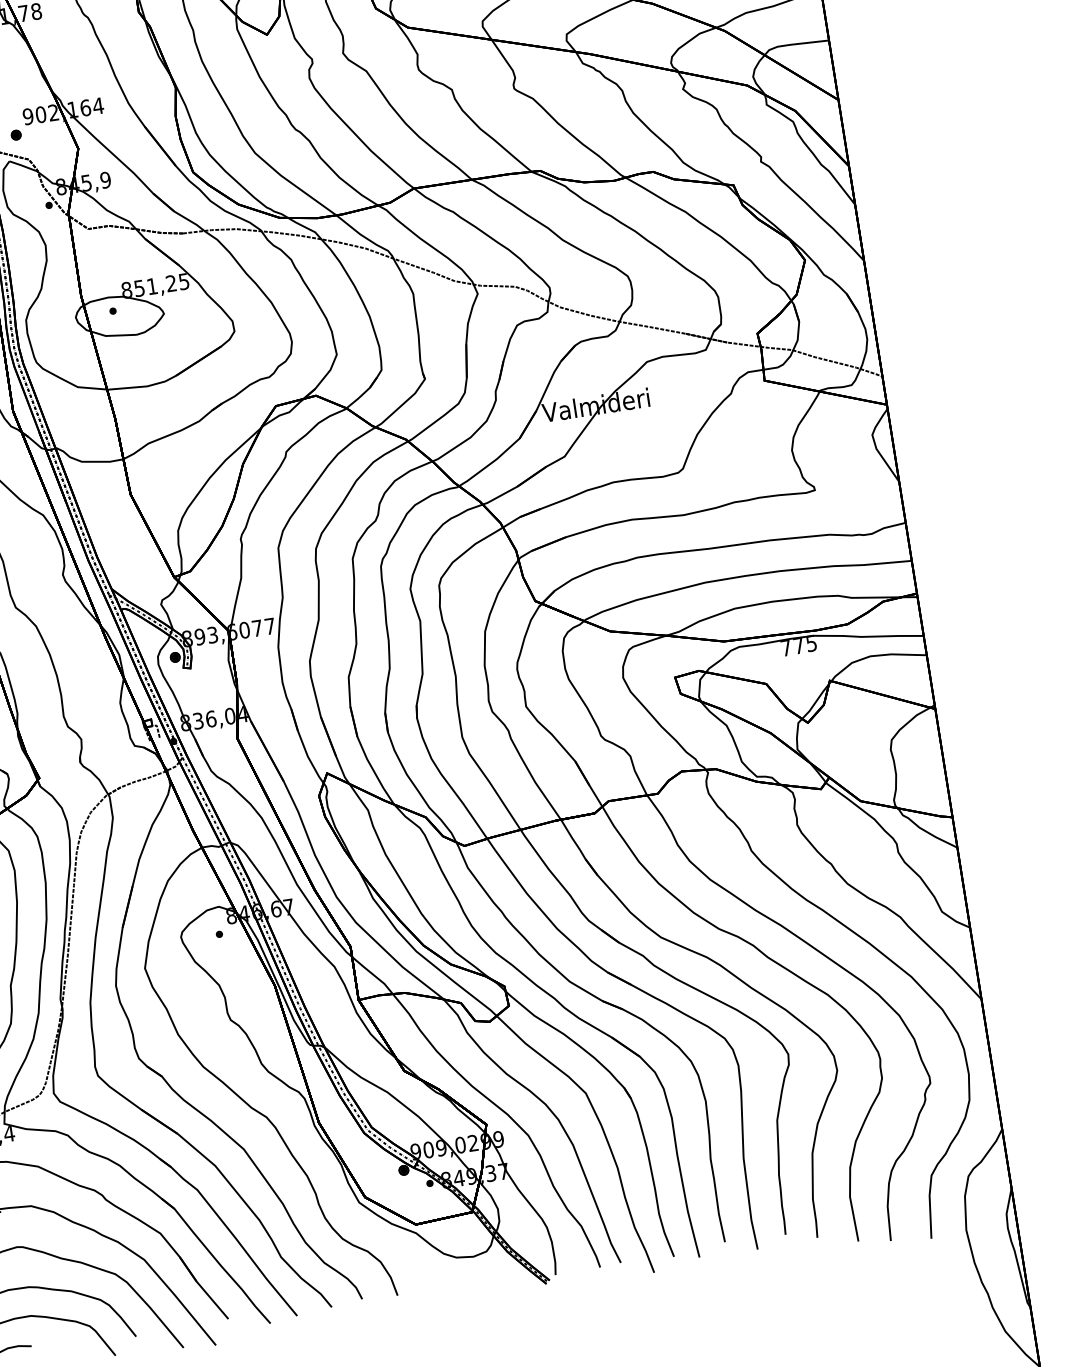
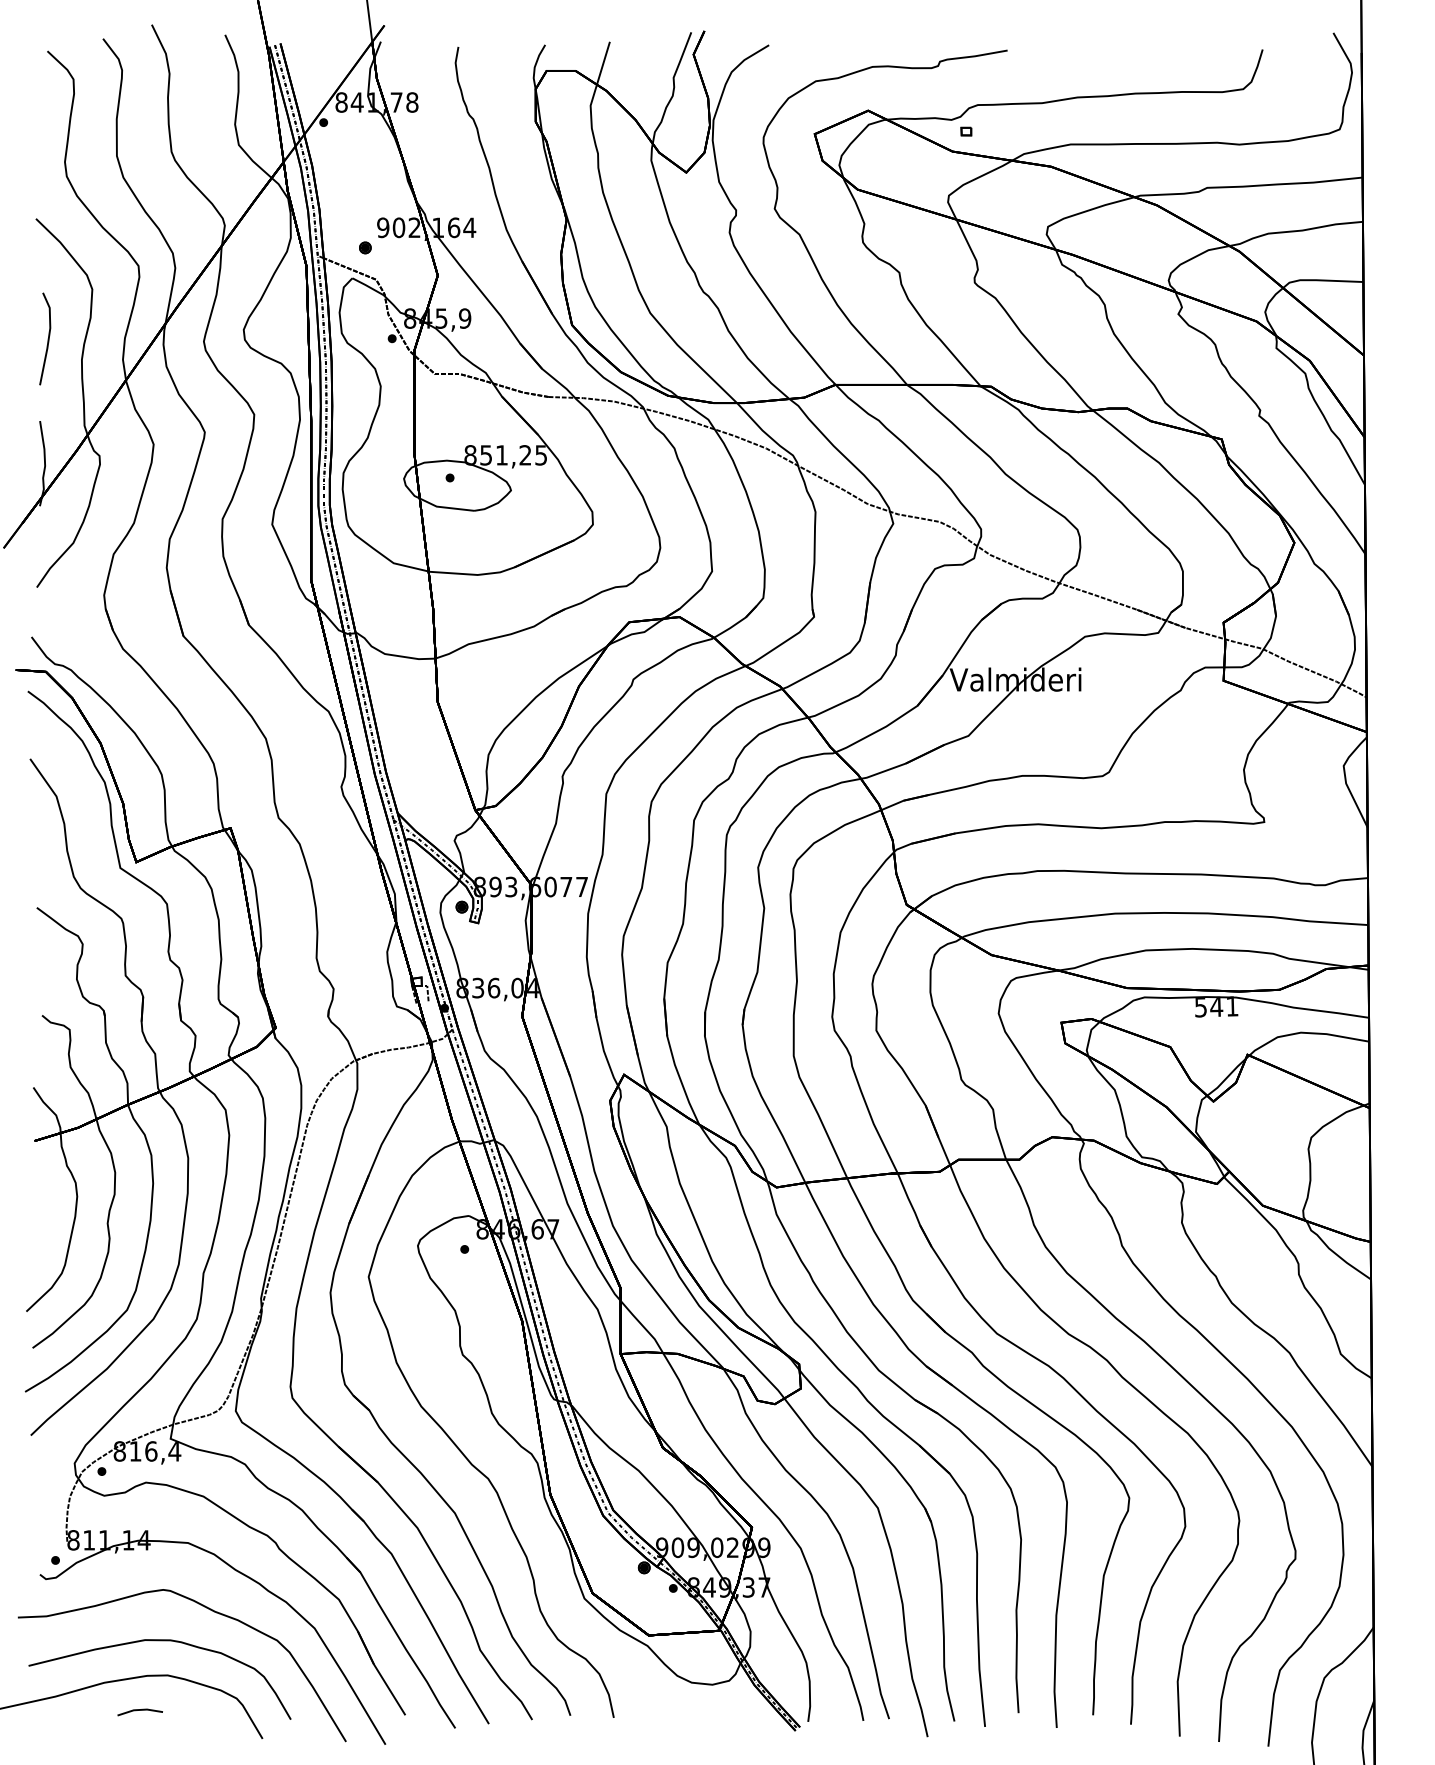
text: (798, 645) -> (1216, 1006), 775 -> 541

